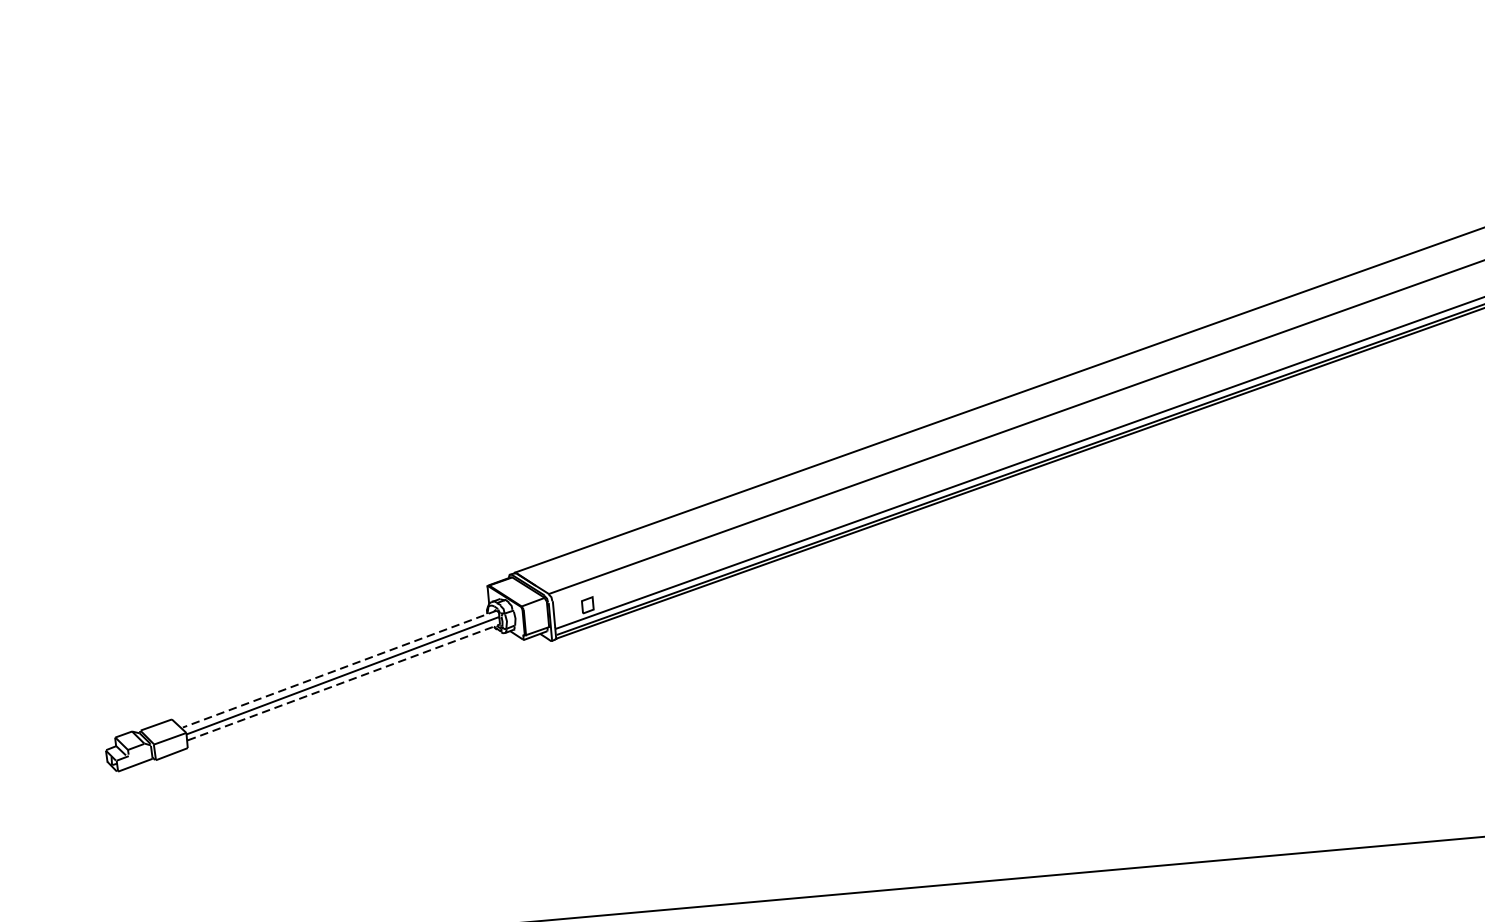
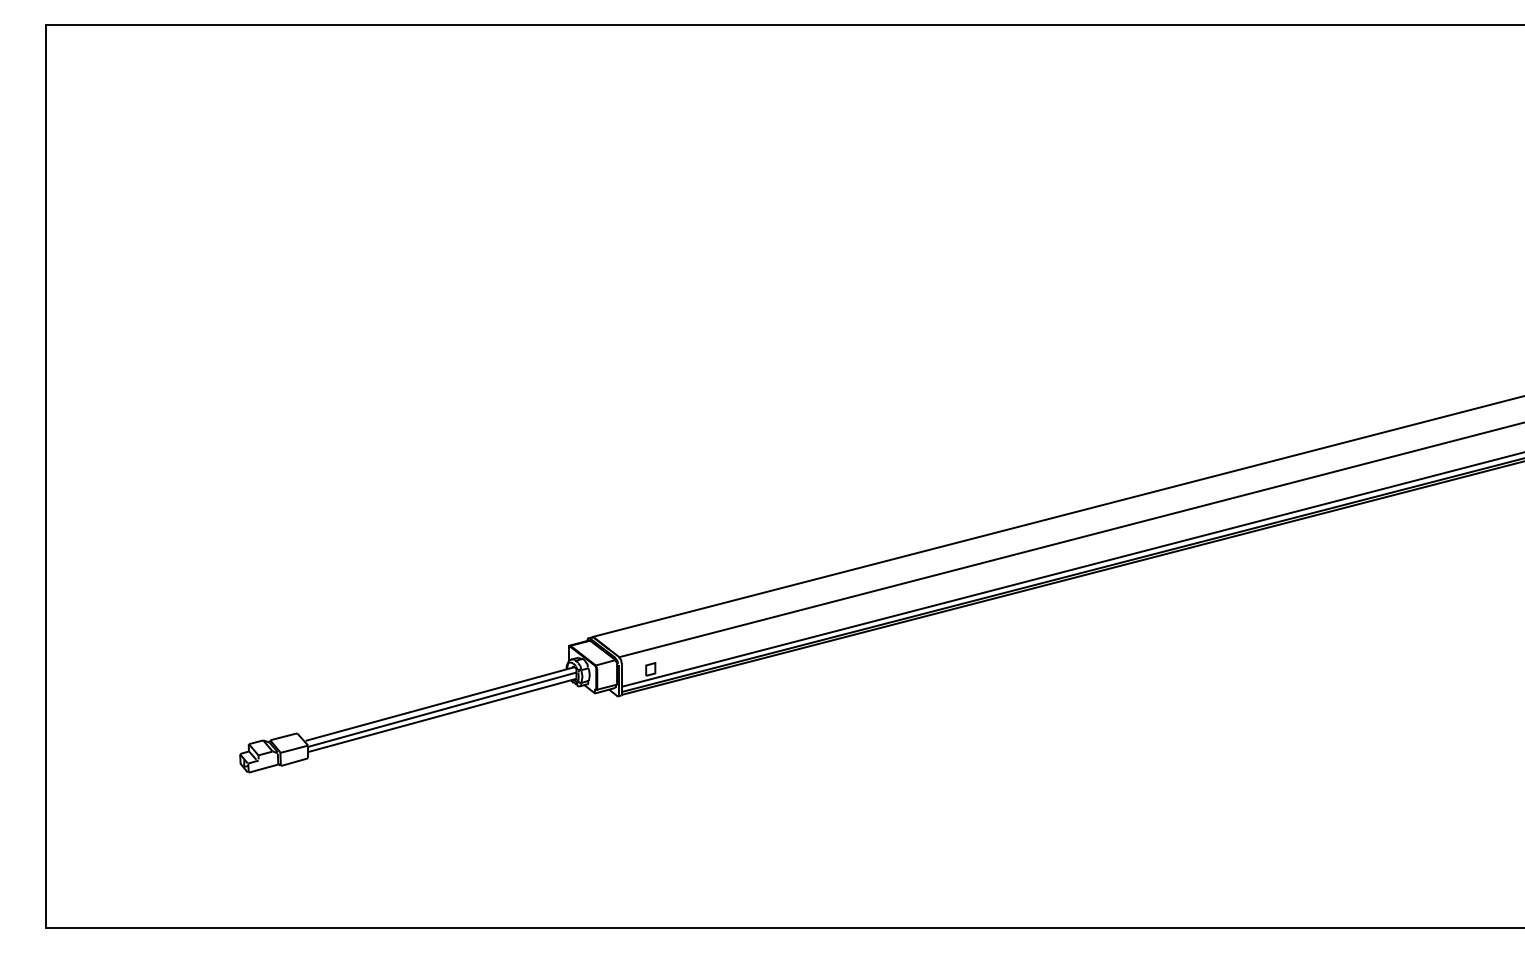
line: (338, 669) -> (439, 704), dashed -> solid
line: (343, 682) -> (442, 715), dashed -> solid

